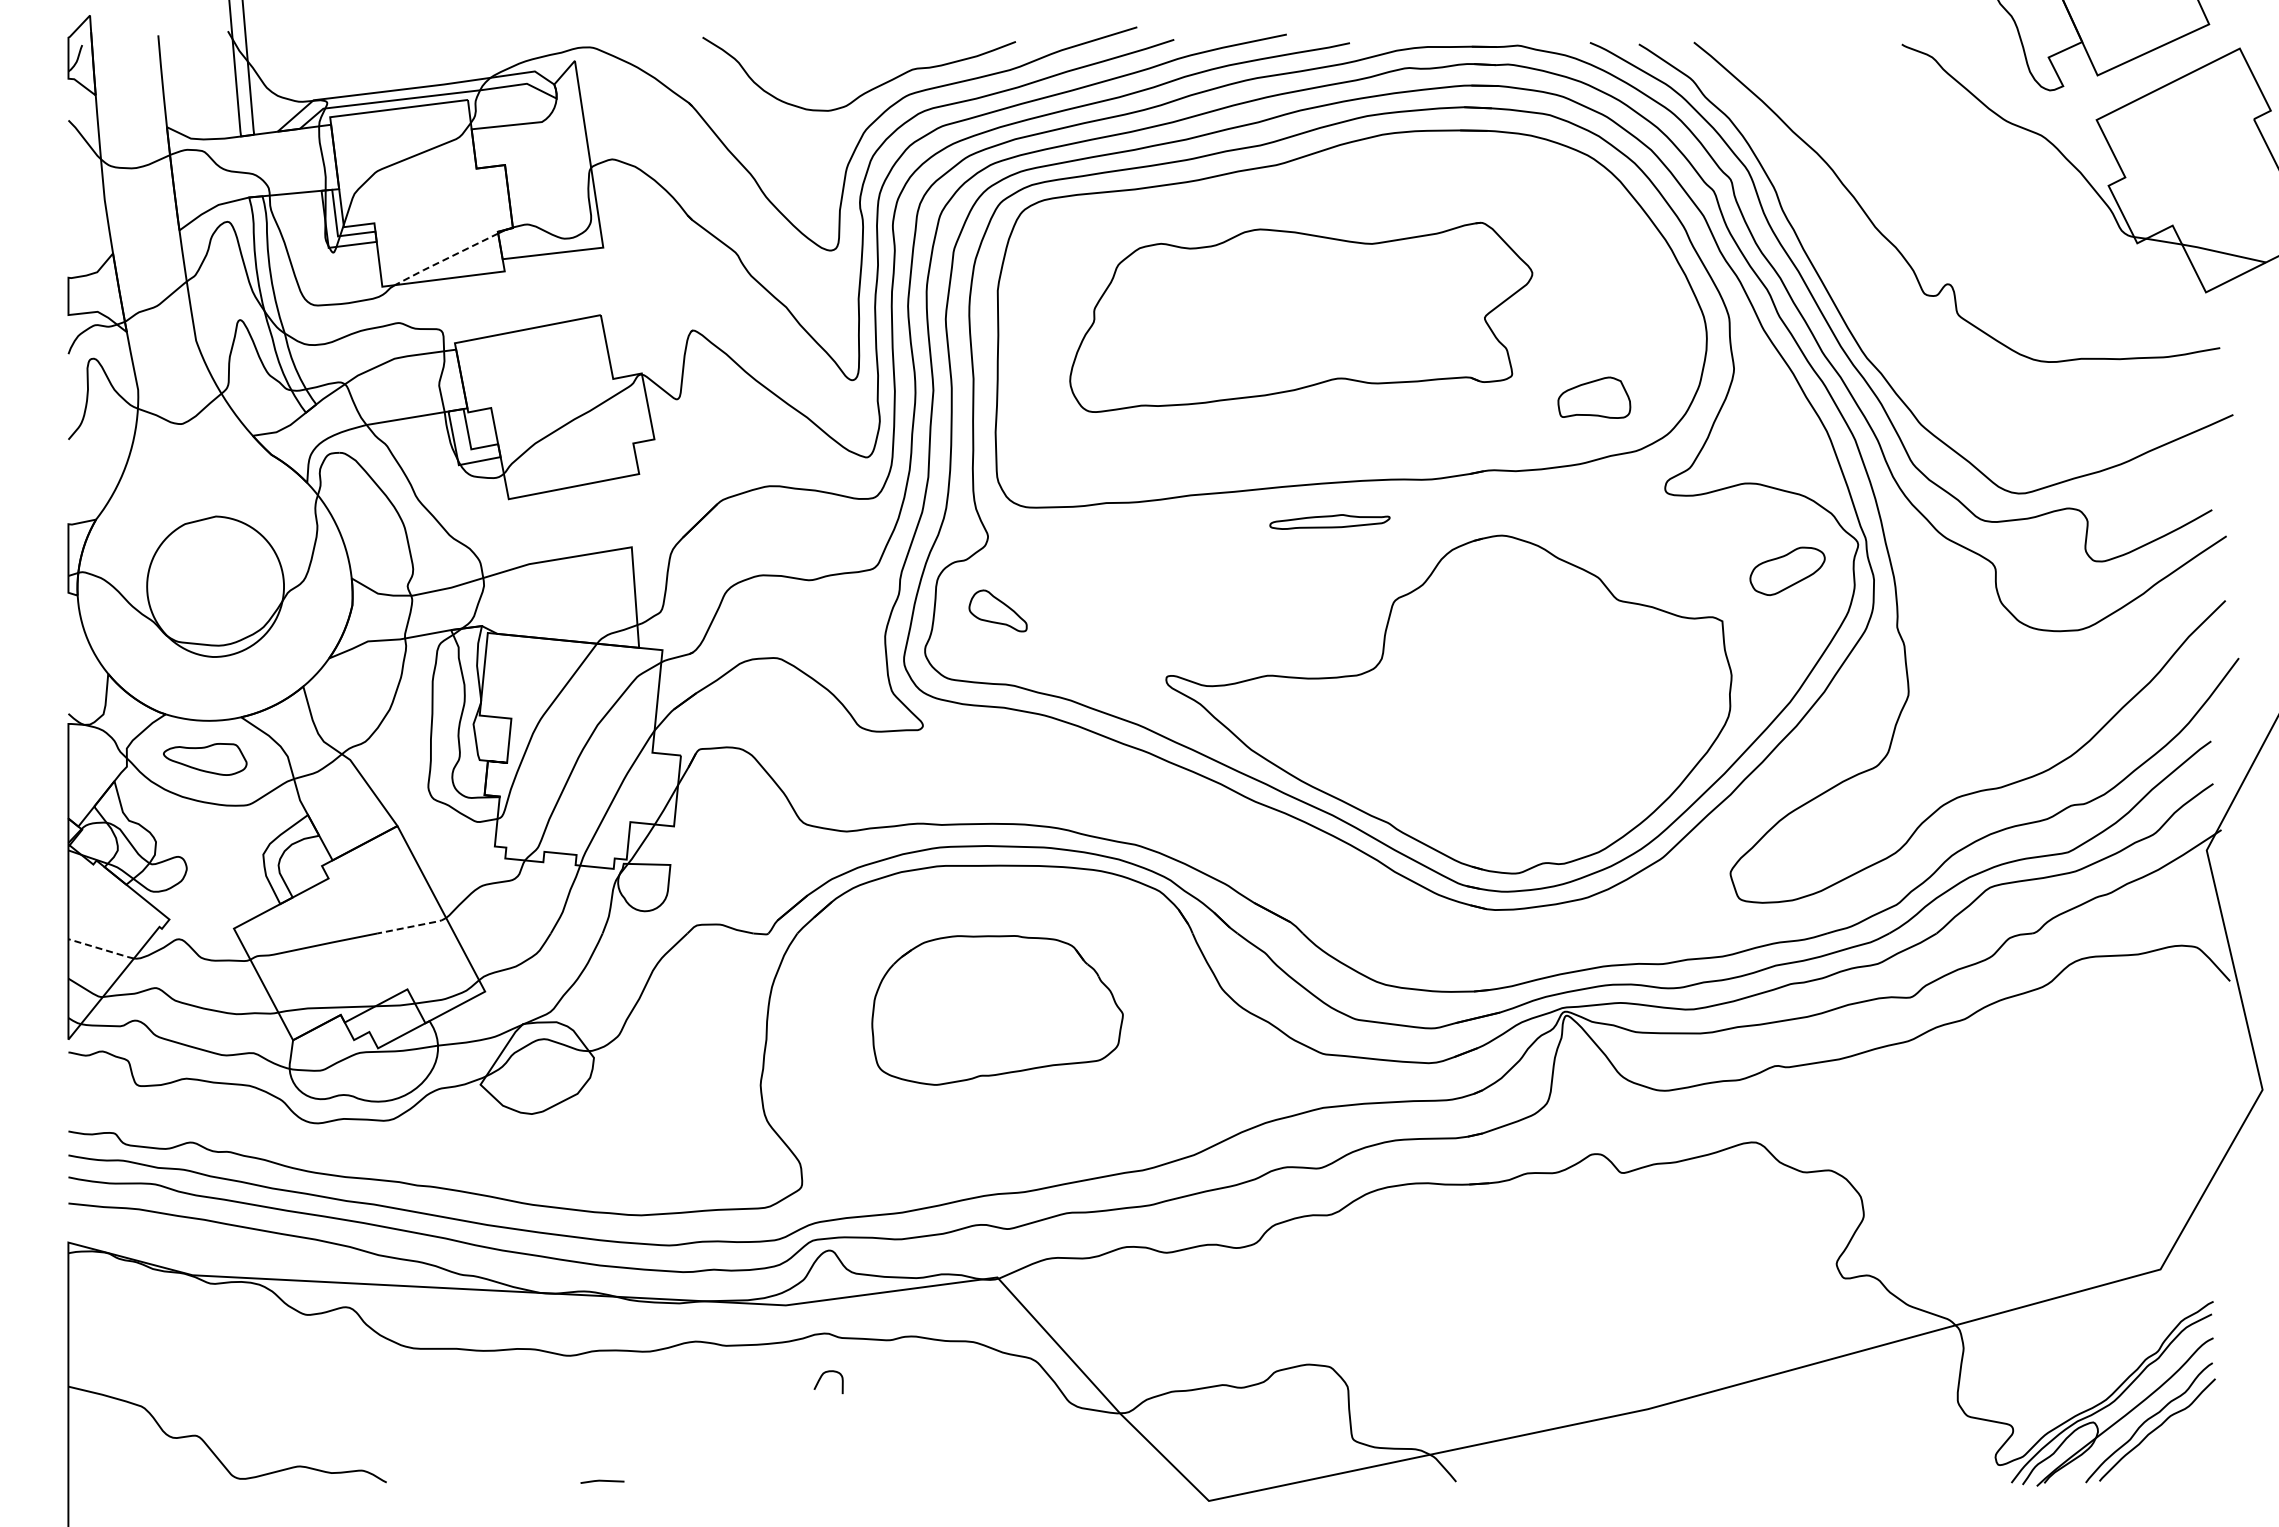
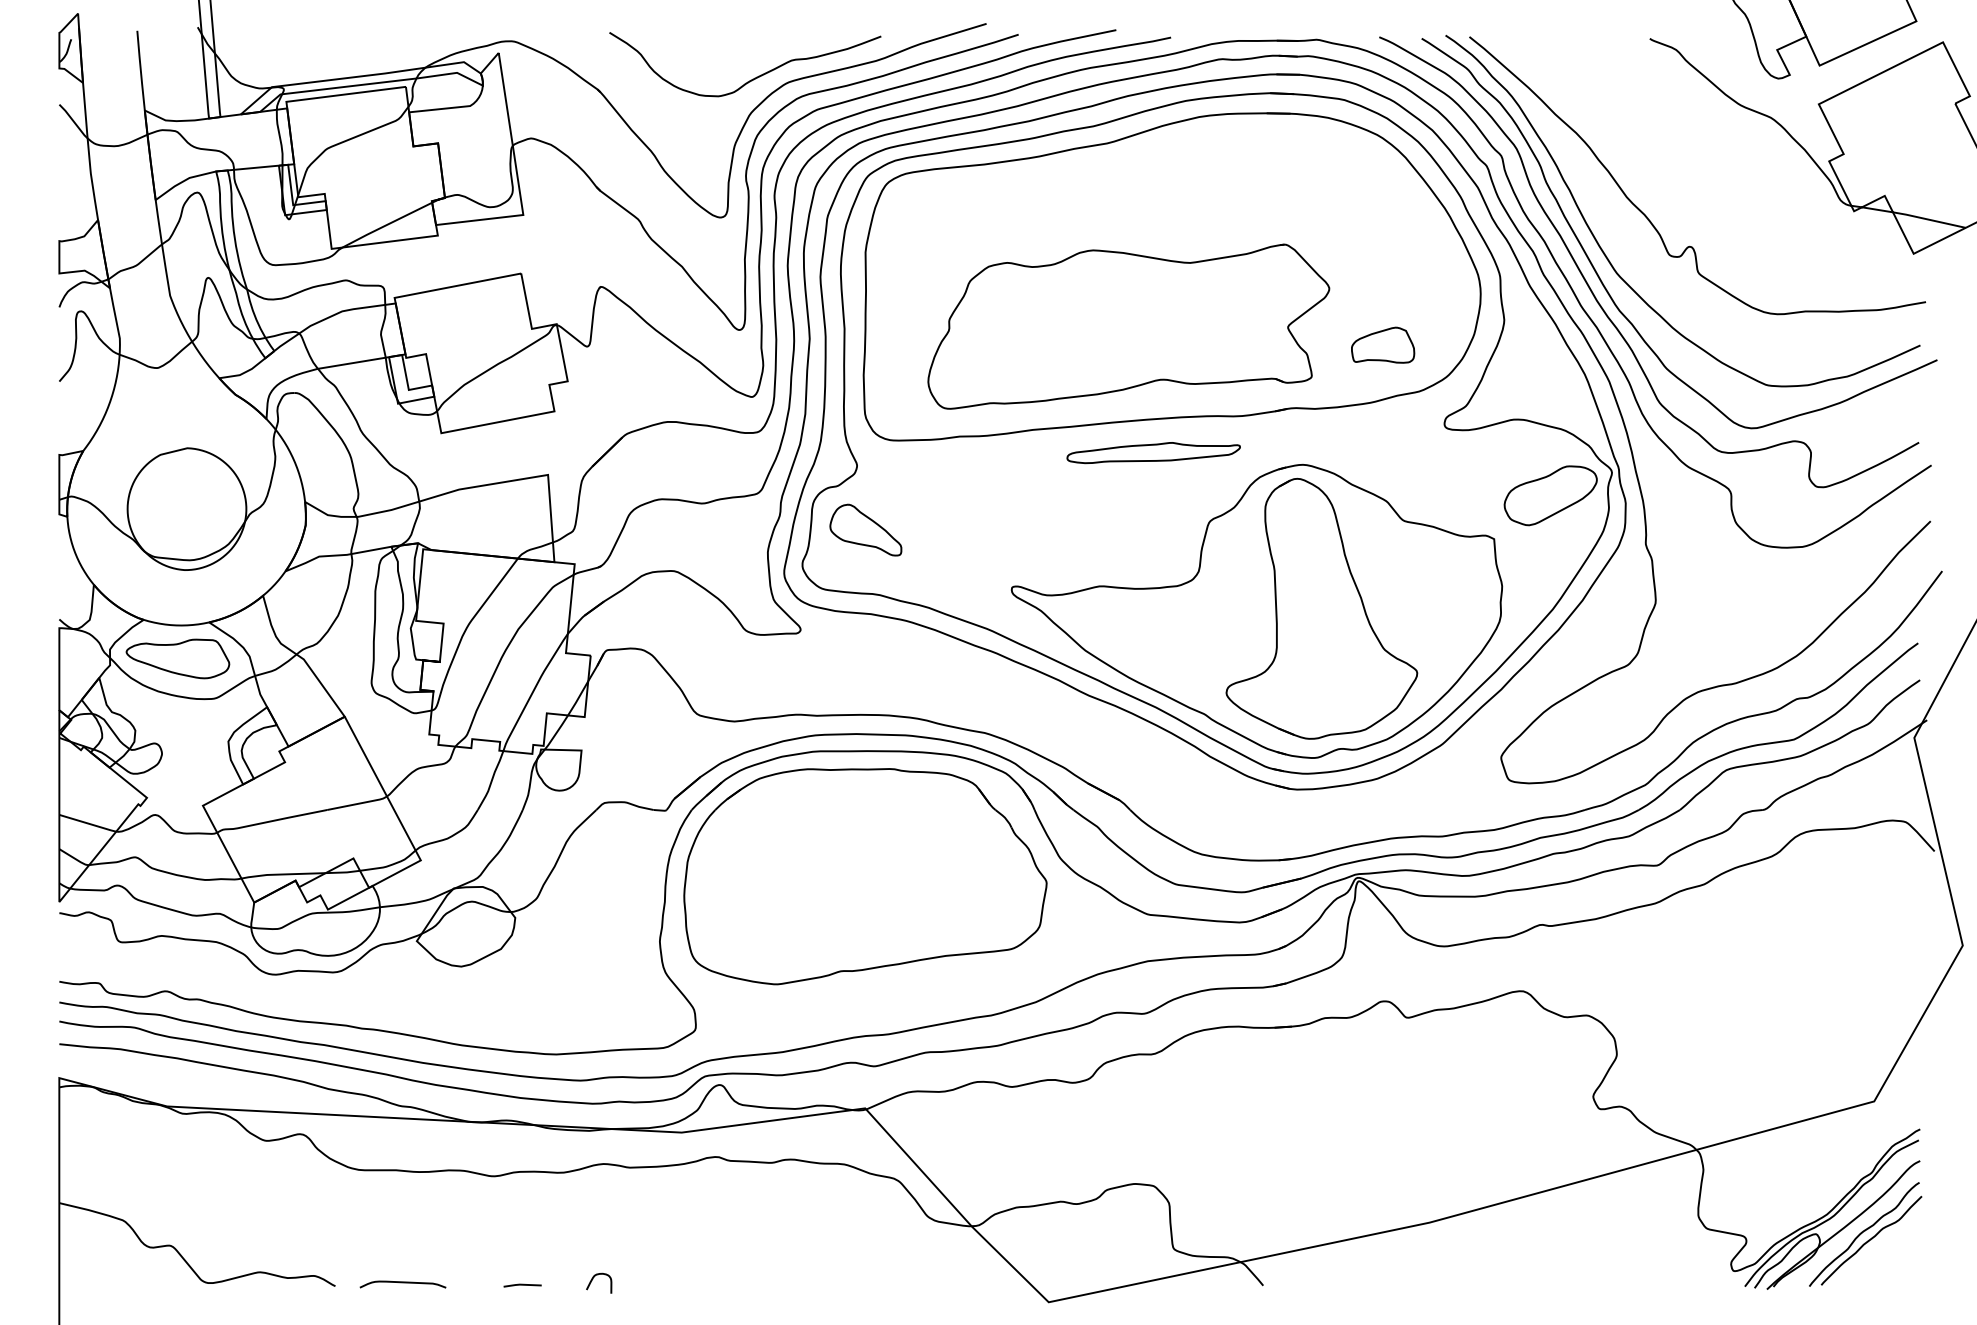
line: (445, 259) -> (386, 225), dashed -> solid
curve: (1851, 293) -> (1606, 254), added
part: (1301, 316) -> (1129, 325), moved
part: (1329, 521) -> (1153, 452), size x1.67
part: (1787, 571) -> (1550, 495), size x1.43
part: (997, 610) -> (865, 529), size x1.43
part: (1523, 701) -> (1321, 608), added
part: (205, 759) -> (178, 659), size x1.43
line: (413, 926) -> (358, 803), dashed -> solid
line: (101, 949) -> (88, 823), dashed -> solid
part: (997, 1010) -> (865, 876), size x1.67
curve: (821, 1378) -> (592, 1280), moved
curve: (464, 1478) -> (402, 1282), added

